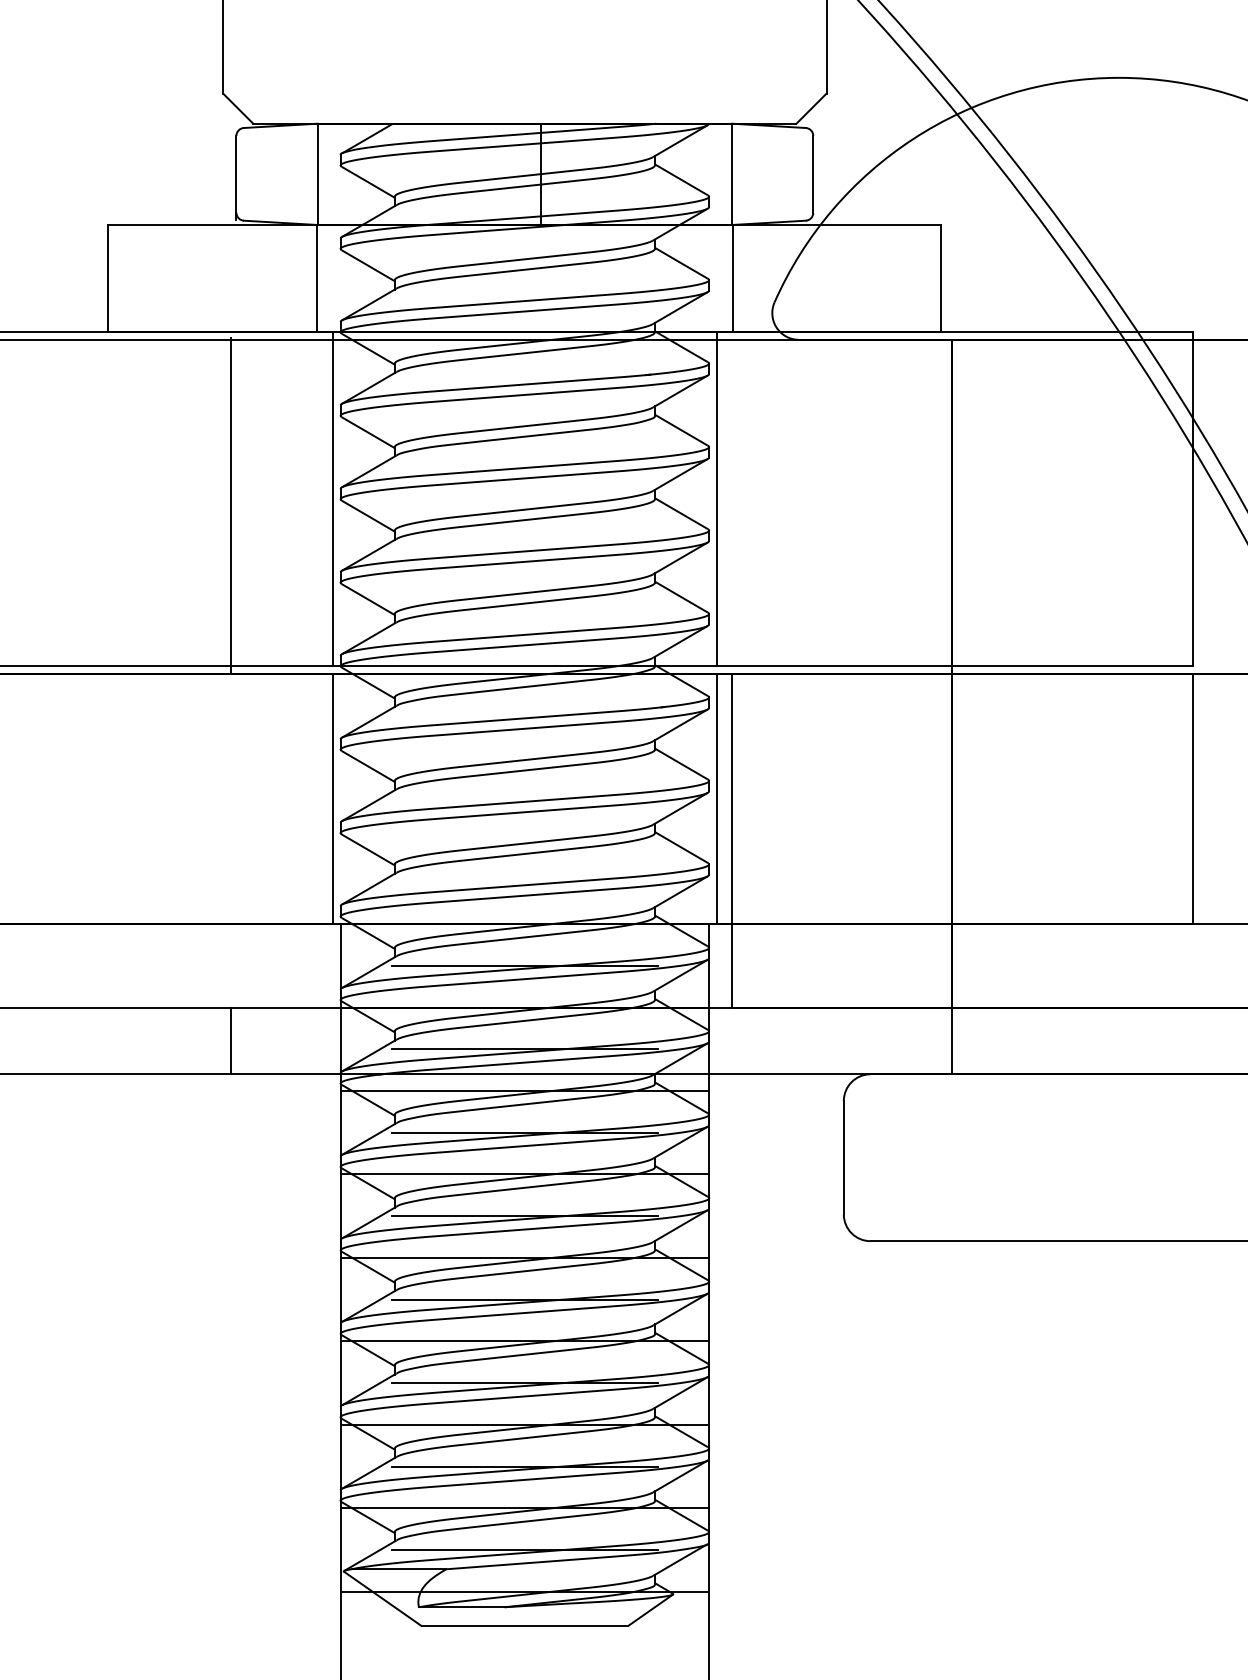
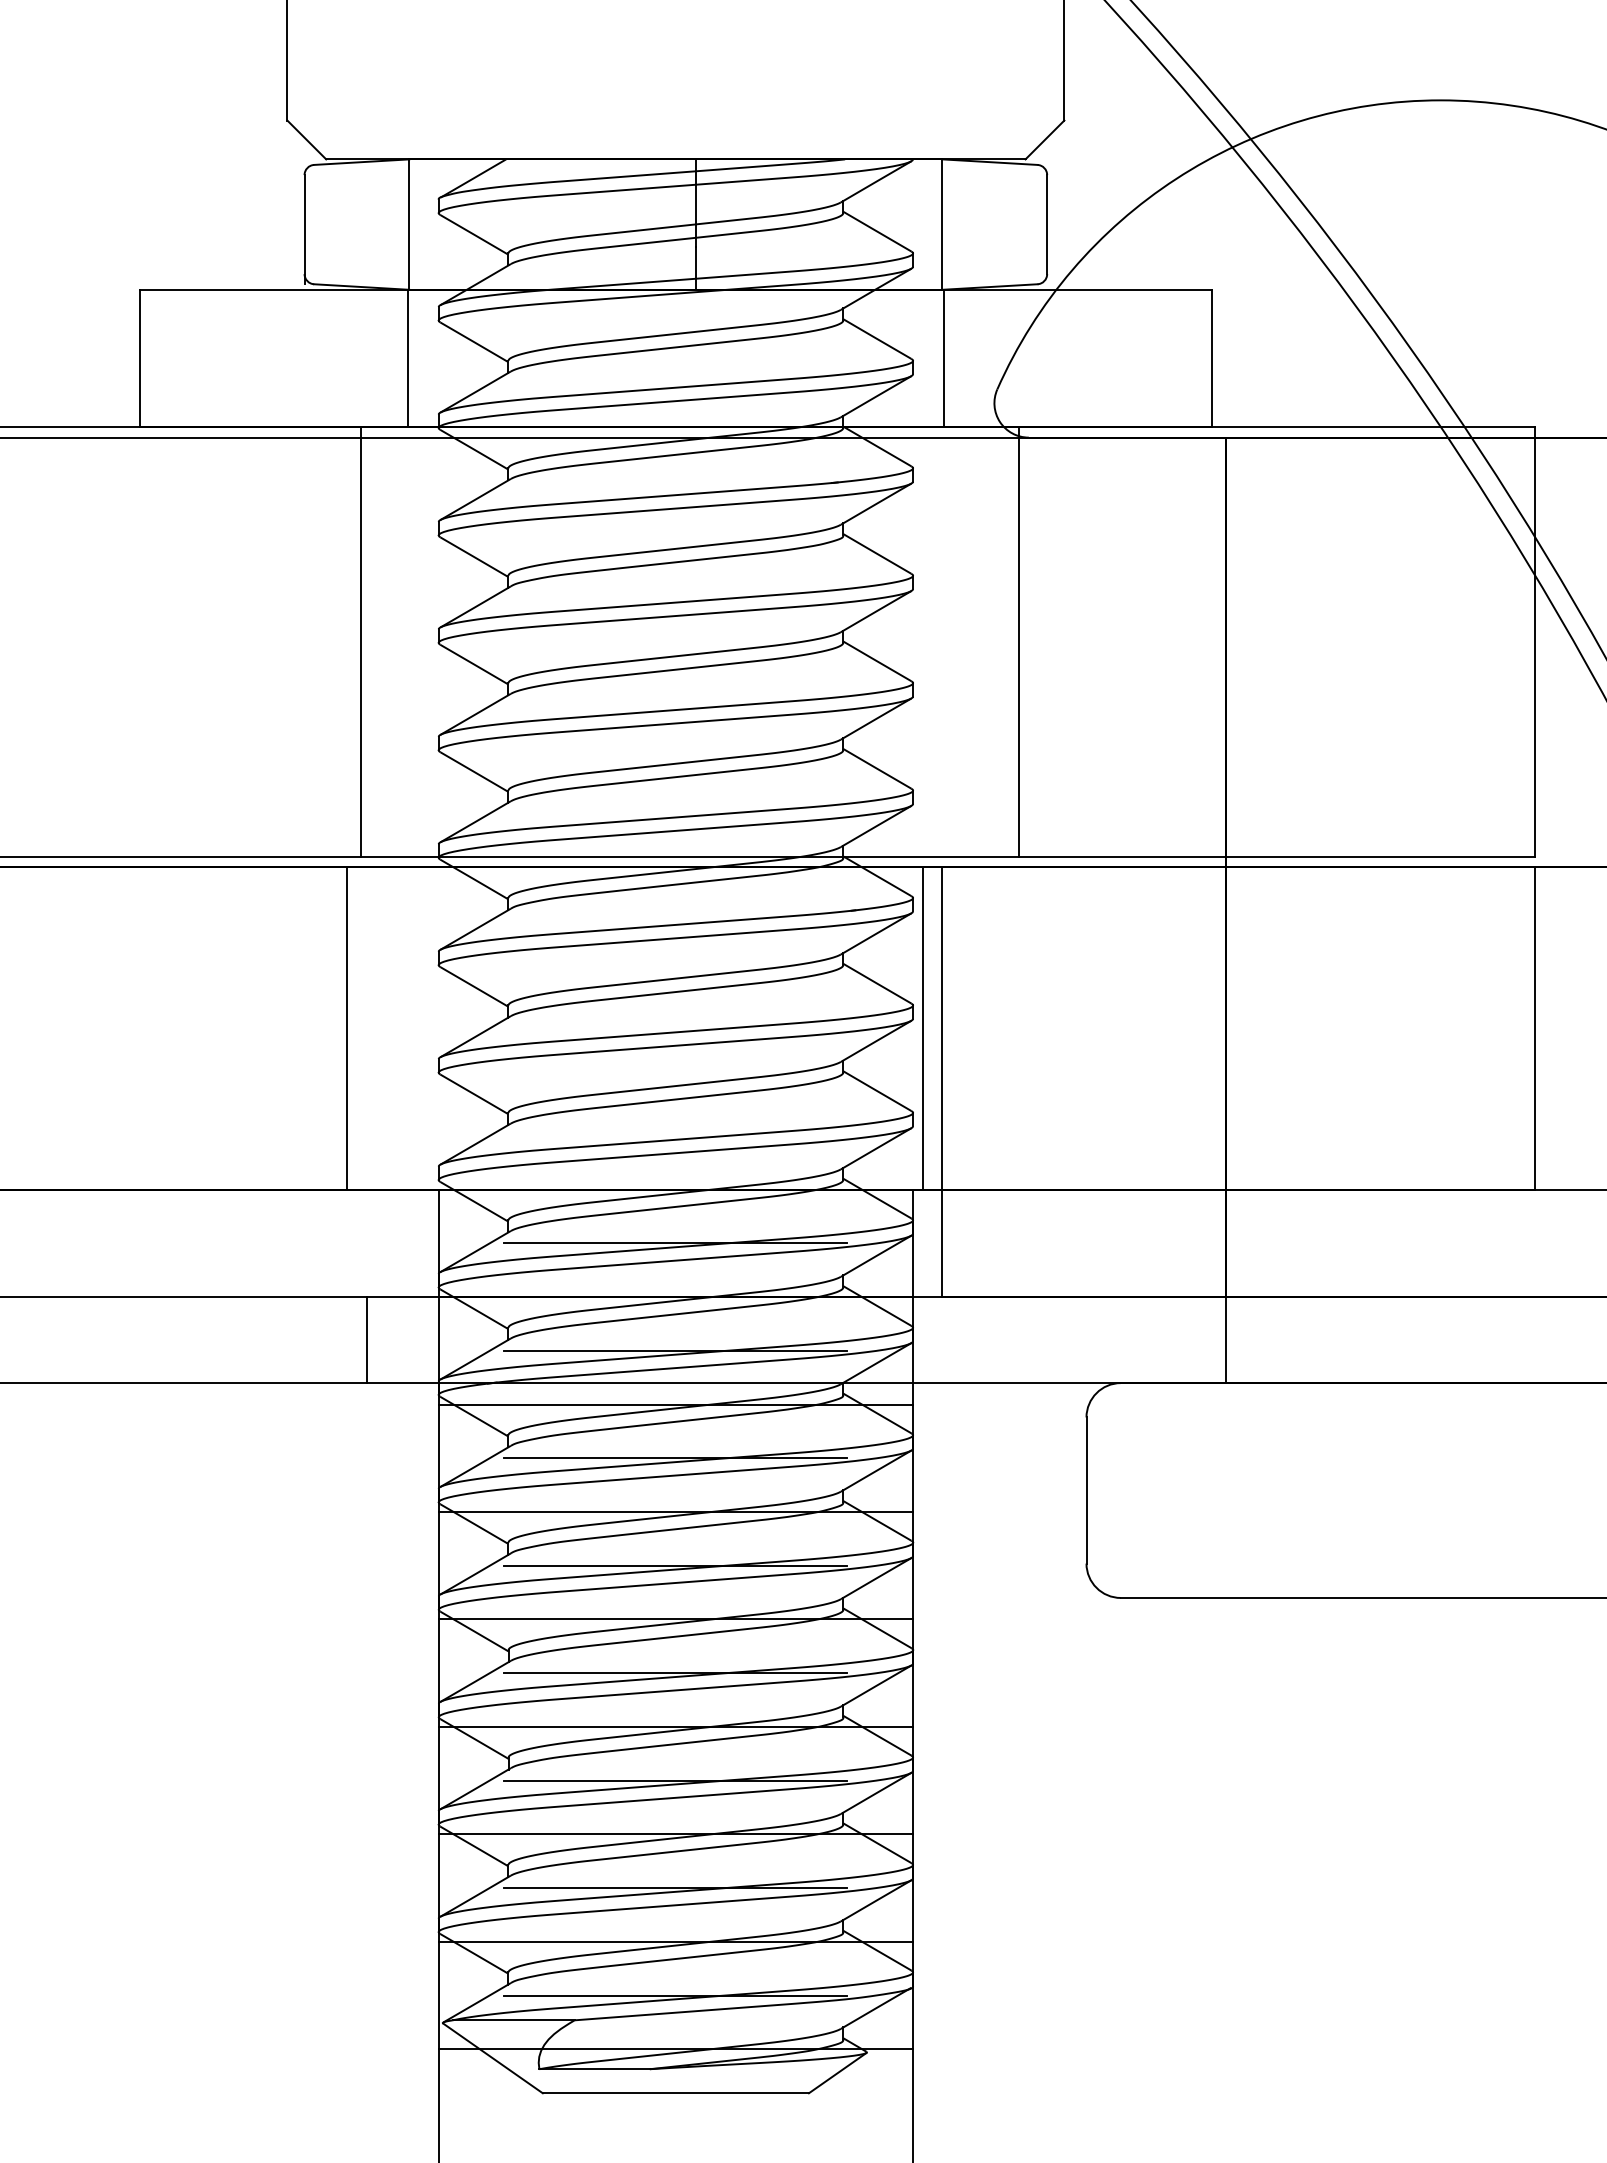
line: (332, 498) -> (361, 642), moved
line: (717, 498) -> (1019, 642), moved
line: (230, 505) -> (297, 650), removed
line: (332, 798) -> (347, 1028), moved
line: (230, 1041) -> (366, 1340), moved

